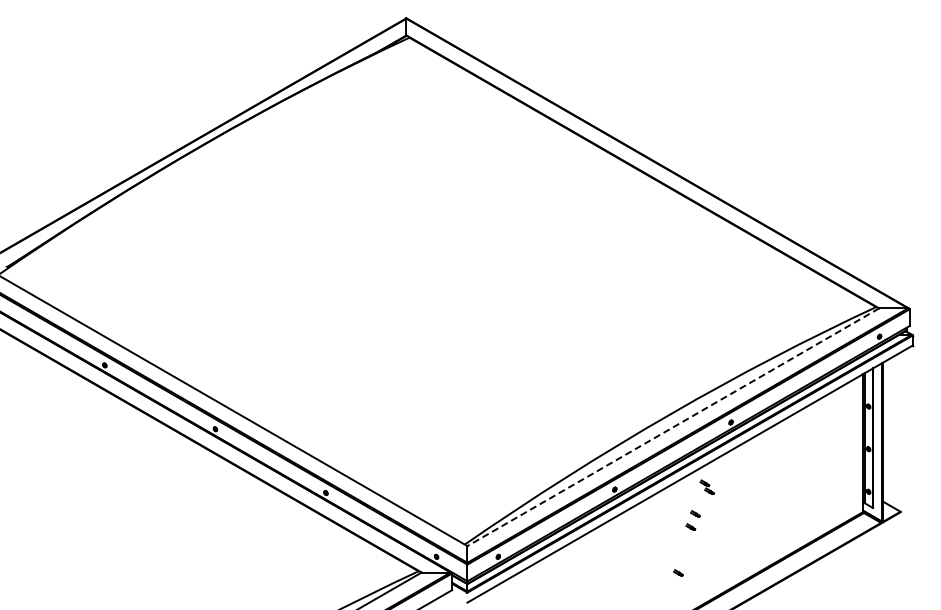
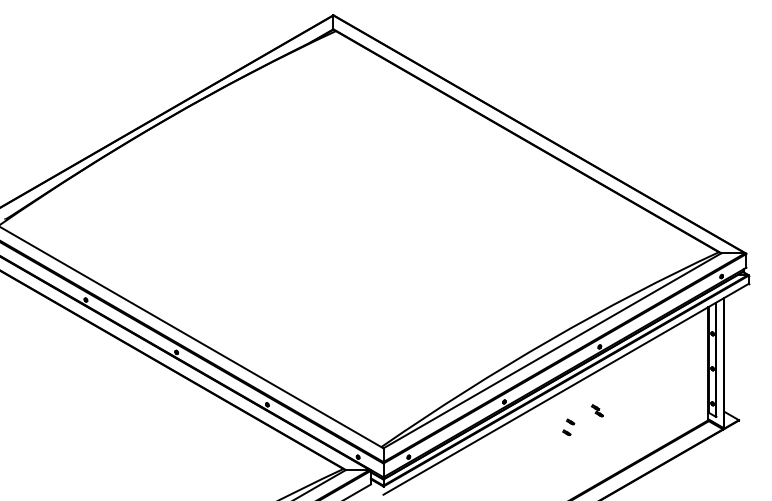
line: (673, 427) -> (552, 351), dashed -> solid
part: (706, 486) -> (596, 410), moved
part: (678, 572) -> (556, 470), removed

